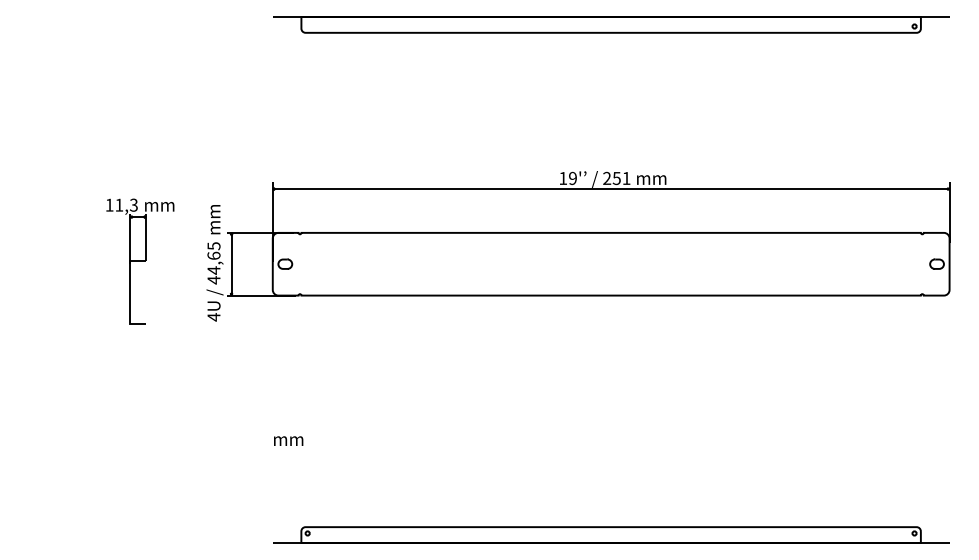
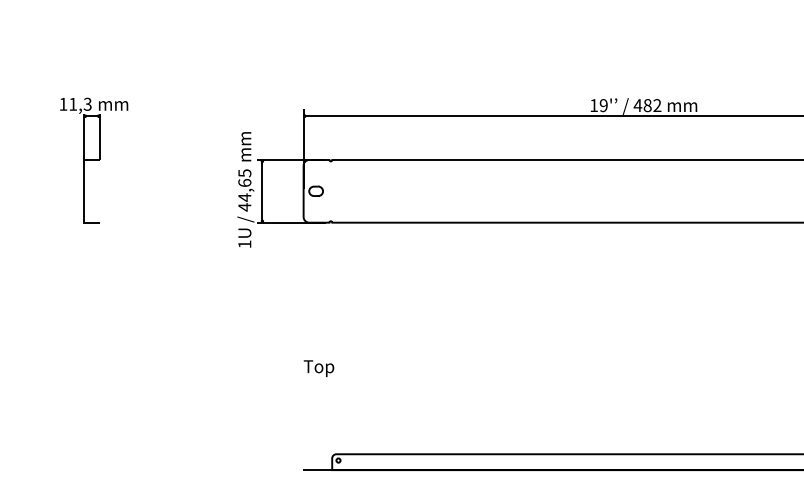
text: (616, 177) -> (647, 104), 251 -> 482
part: (140, 261) -> (94, 160), moved
text: (213, 317) -> (244, 244), 4U -> 1U
text: (288, 441) -> (319, 368), mm -> Top

